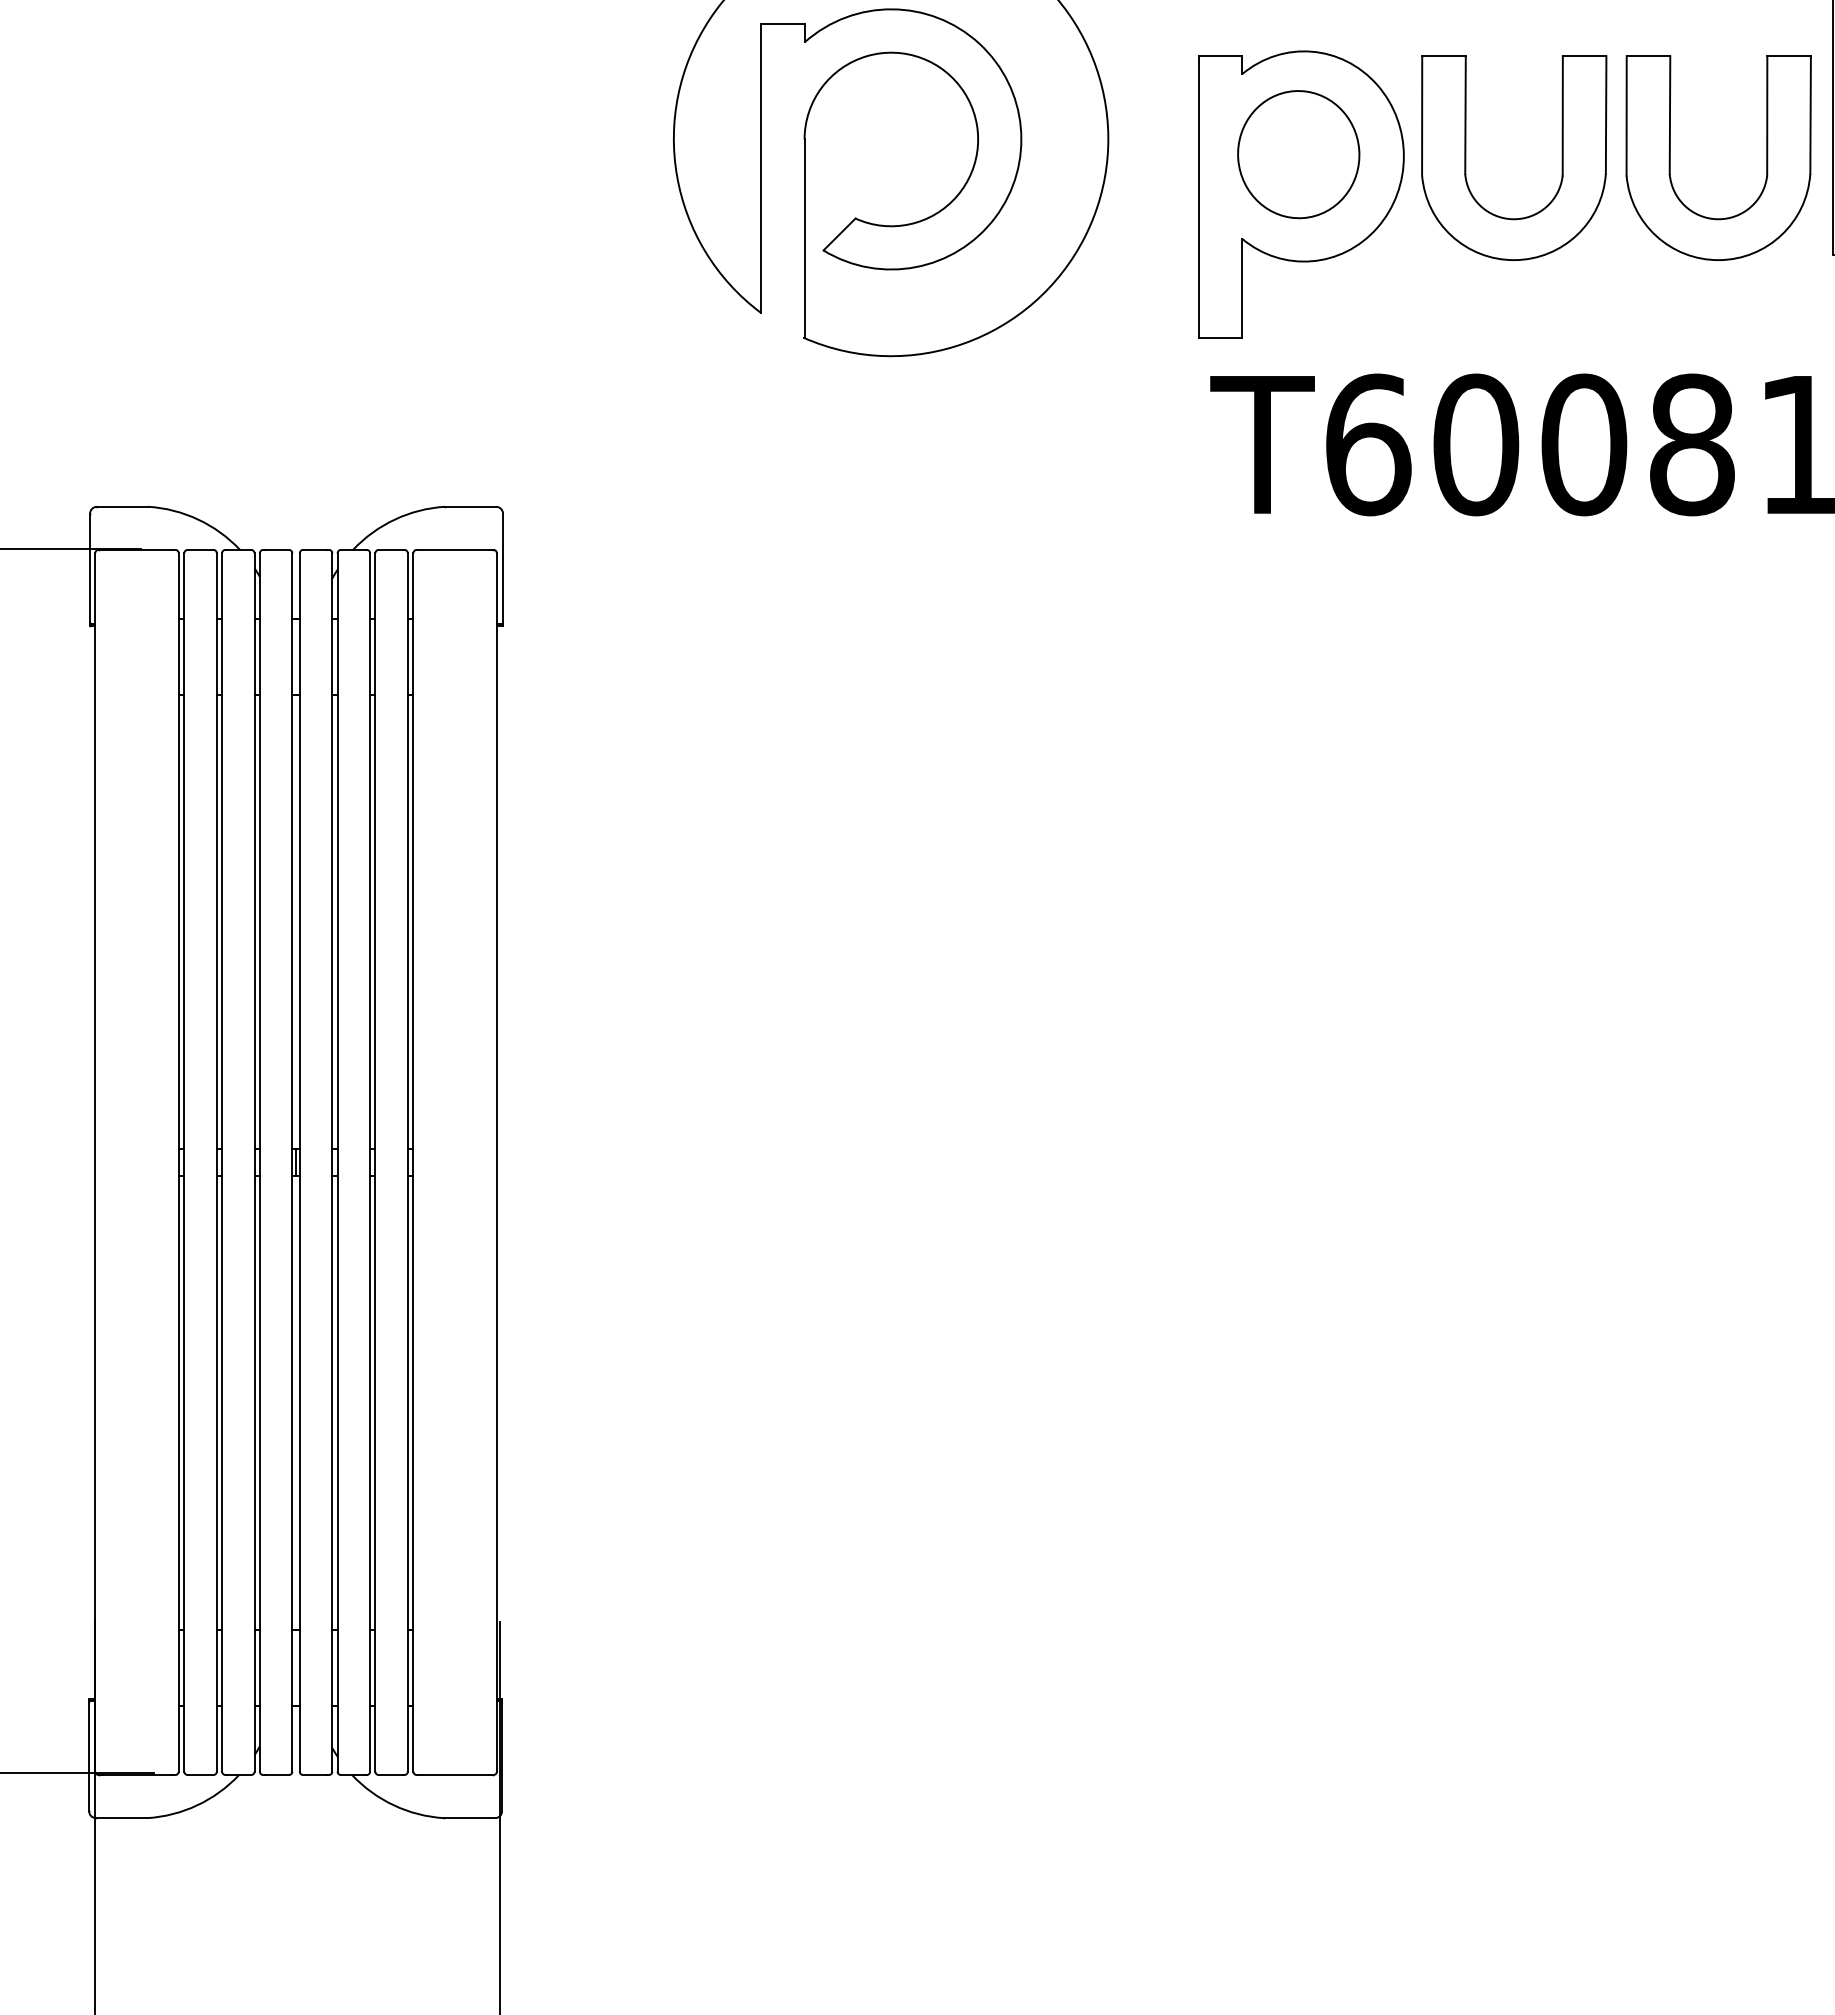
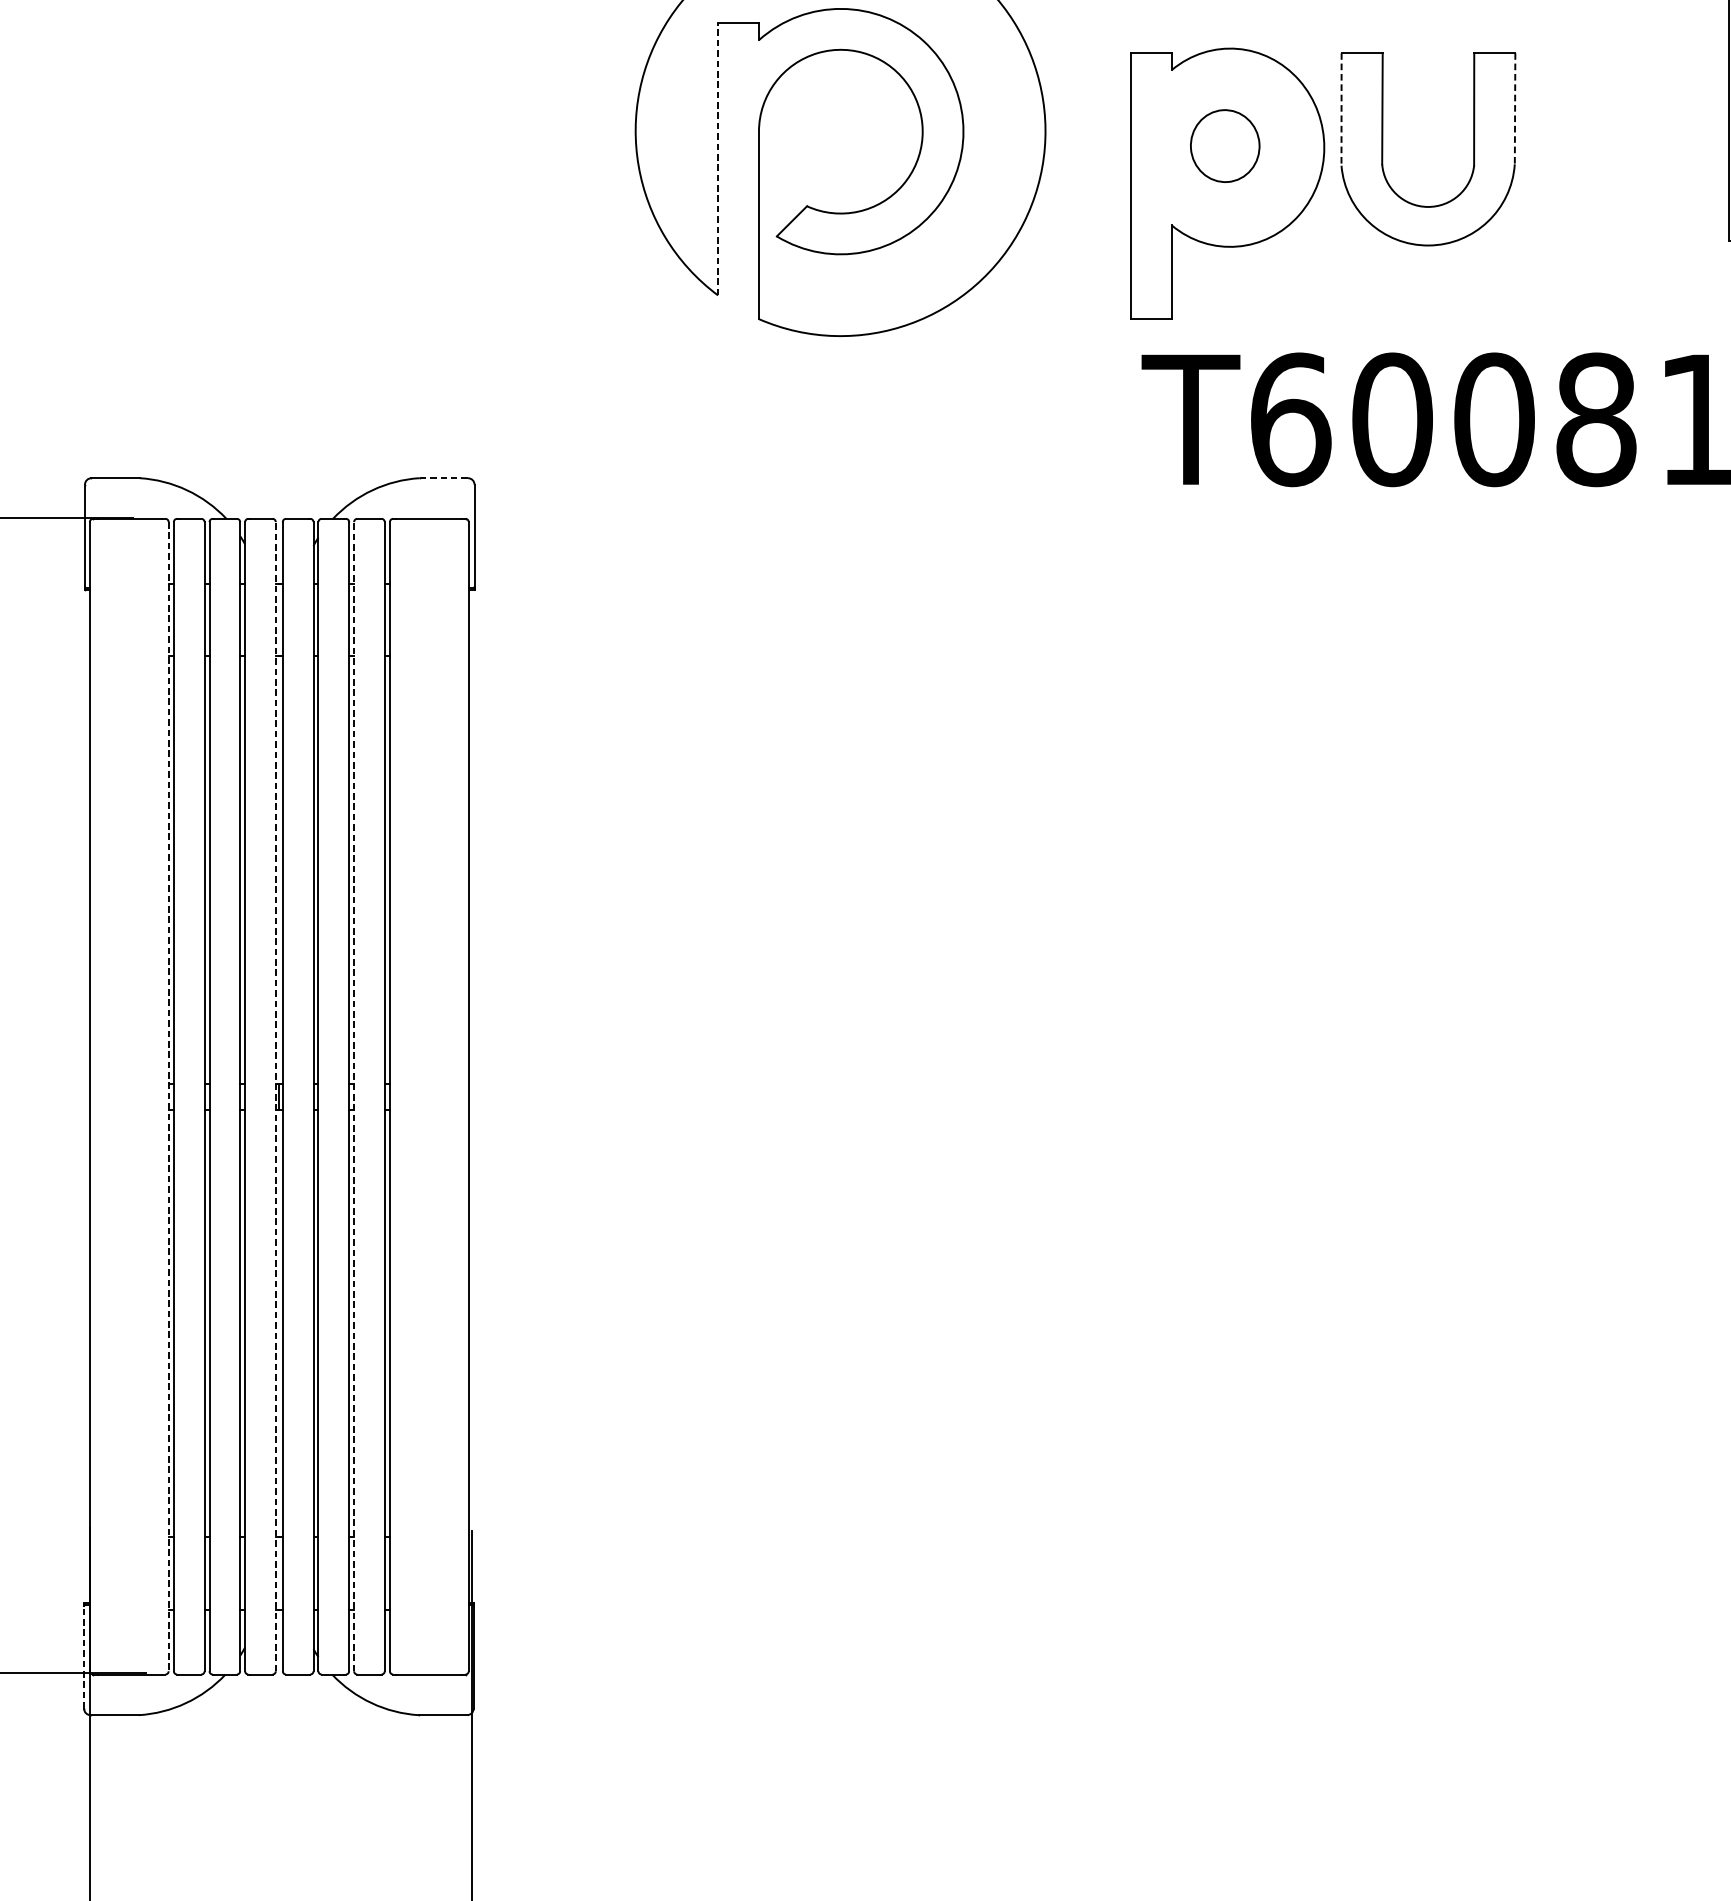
line: (1422, 115) -> (1341, 109), solid -> dashed
line: (1606, 115) -> (1515, 109), solid -> dashed
part: (1298, 154) -> (1224, 145), size x0.6
part: (1670, 157) -> (1575, 148), removed
line: (761, 168) -> (718, 159), solid -> dashed
line: (470, 506) -> (443, 477), solid -> dashed
line: (292, 1161) -> (275, 1095), solid -> dashed
line: (375, 1161) -> (354, 1095), solid -> dashed
line: (178, 1162) -> (168, 1096), solid -> dashed
line: (89, 1757) -> (84, 1657), solid -> dashed

